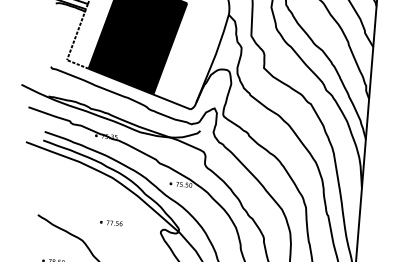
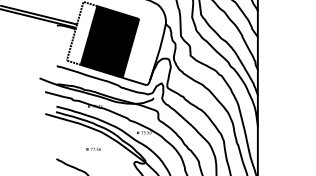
line: (110, 221) -> (93, 148), moved

